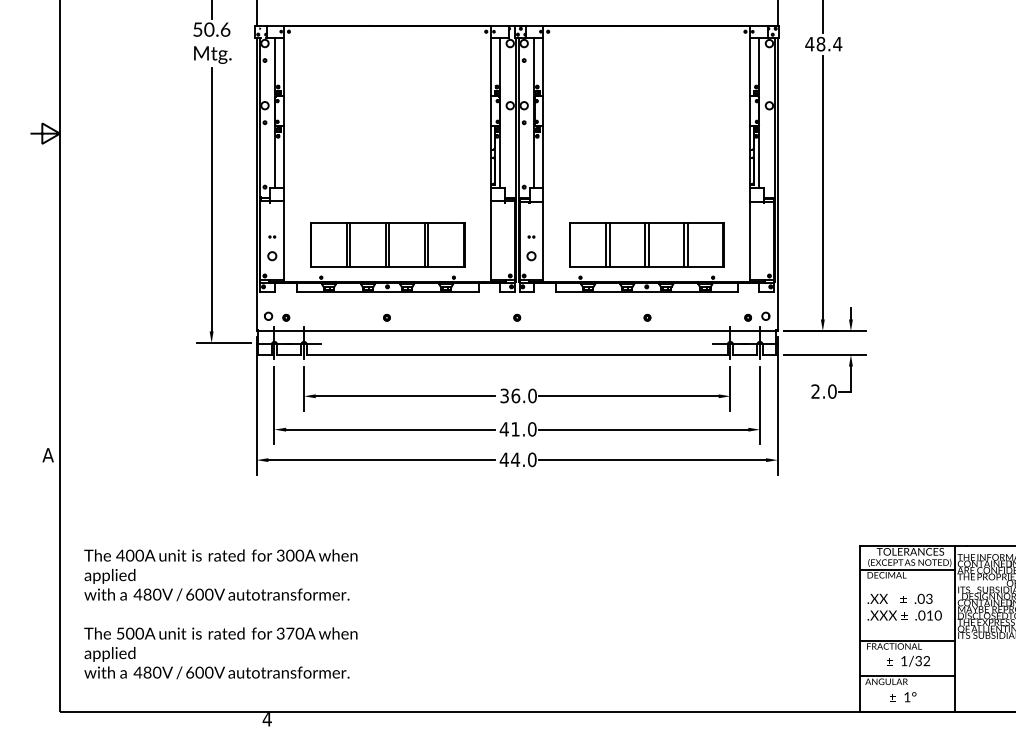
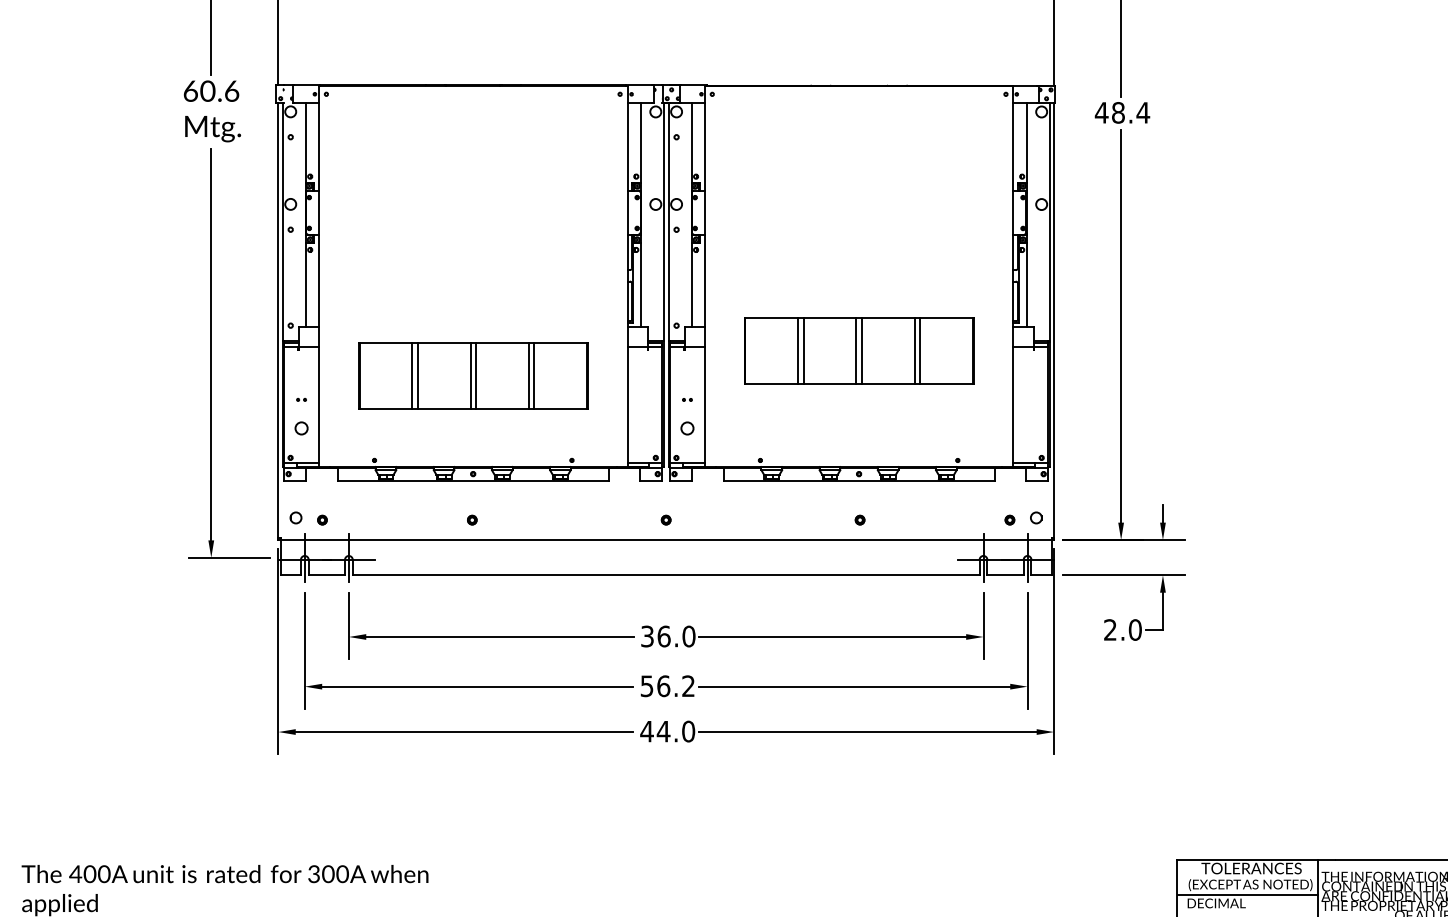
text: (197, 29) -> (190, 90), 50.6 -> 60.6
part: (387, 244) -> (473, 375), moved
part: (646, 244) -> (858, 349), moved
text: (517, 429) -> (666, 686), 41.0 -> 56.2

